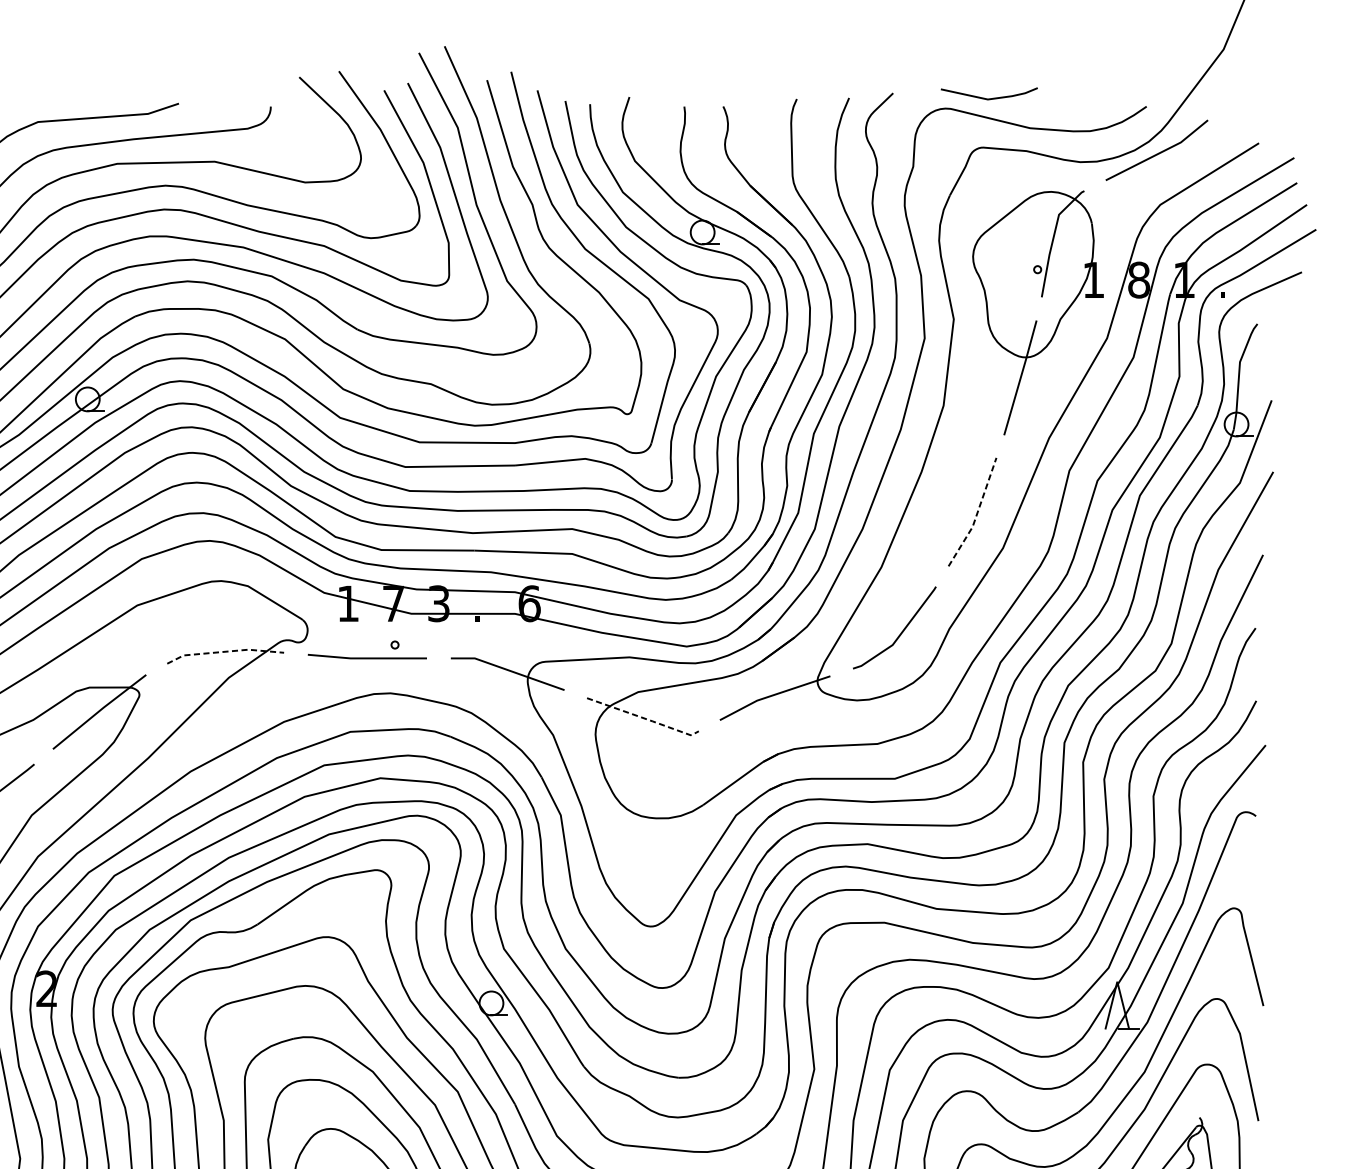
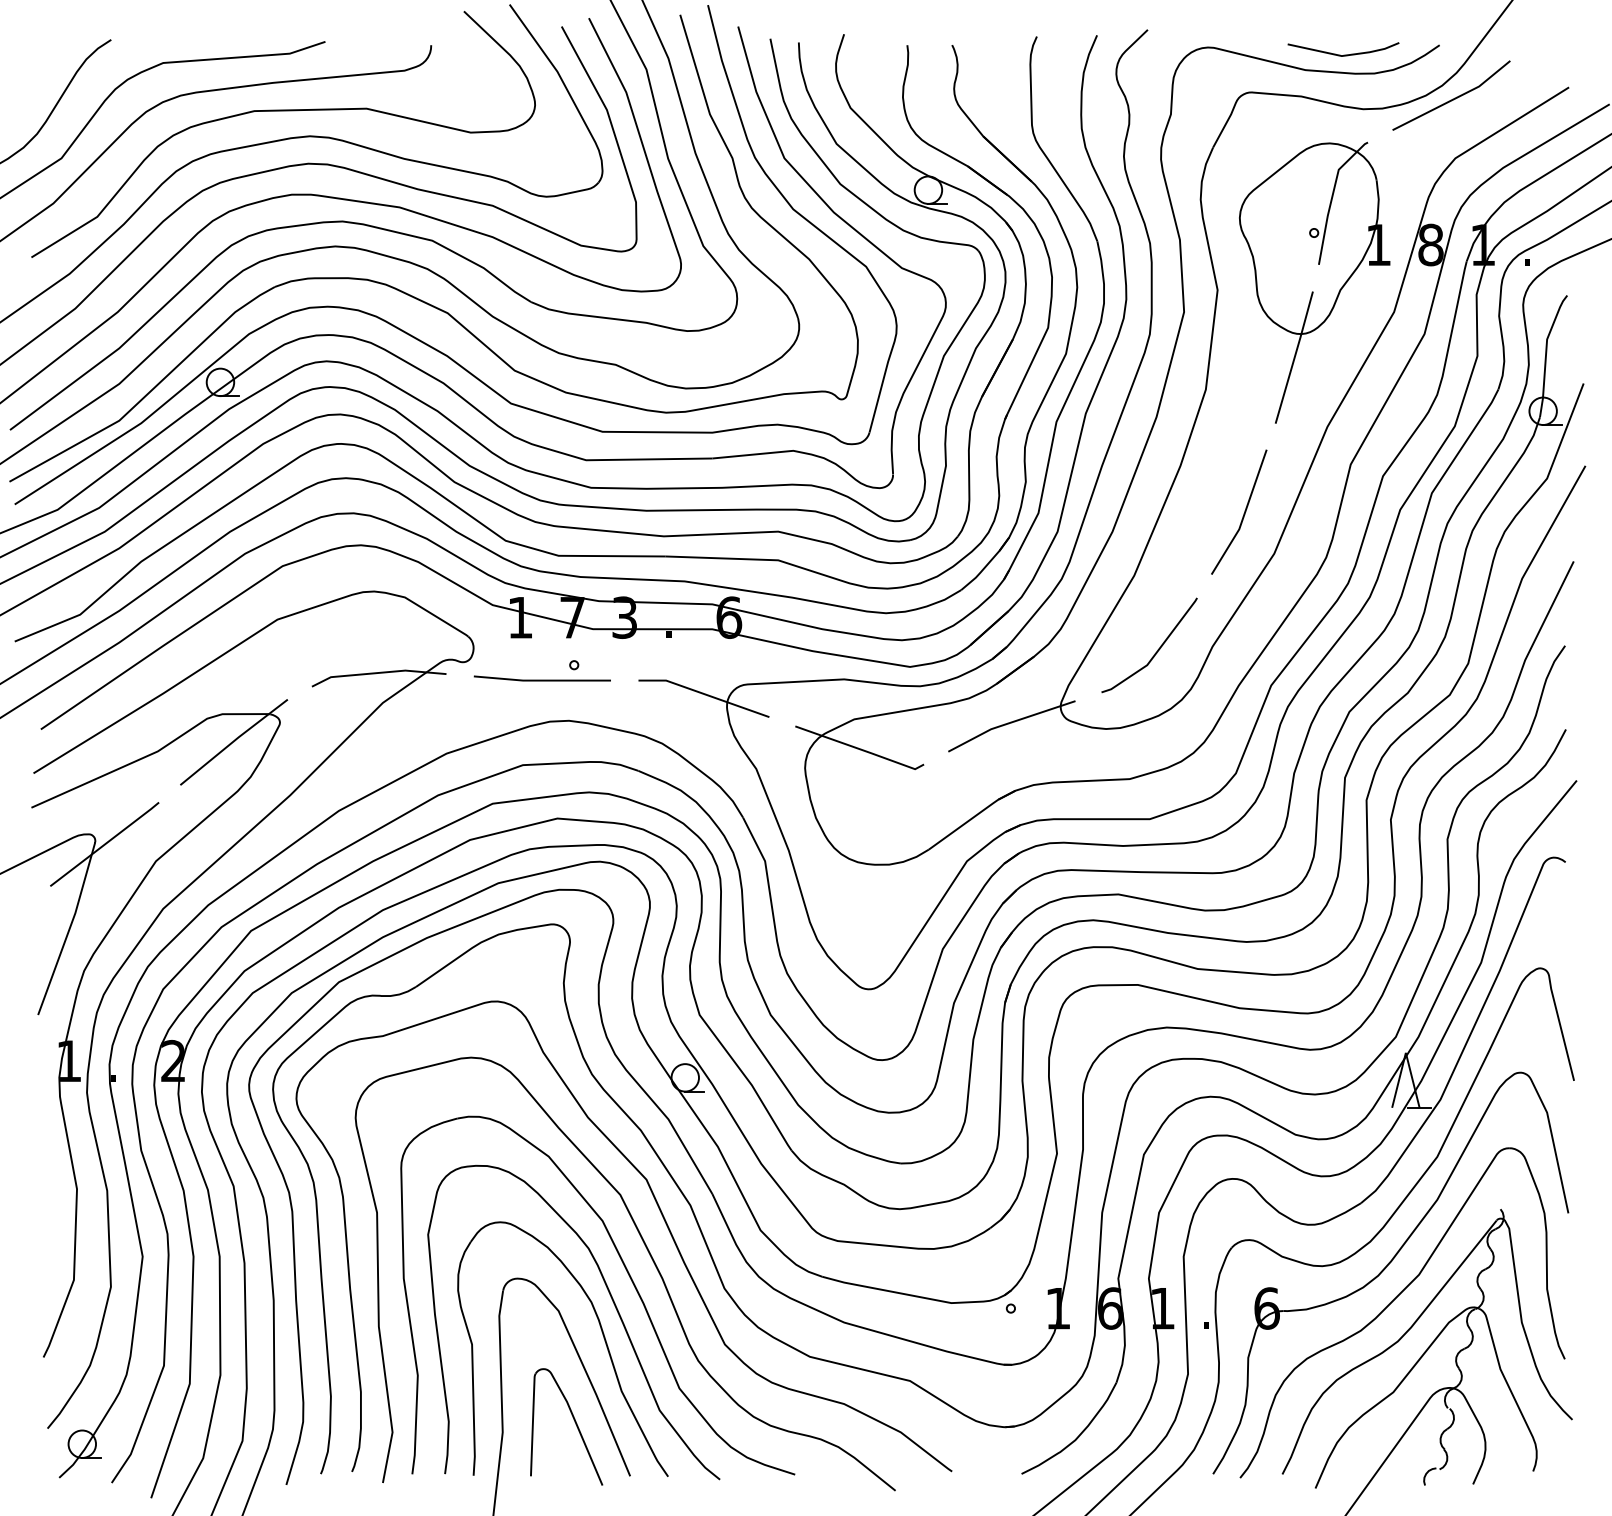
line: (990, 98) -> (1344, 54), moved
line: (977, 515) -> (1244, 515), dashed -> solid
line: (225, 651) -> (378, 672), dashed -> solid
line: (644, 718) -> (861, 749), dashed -> solid

